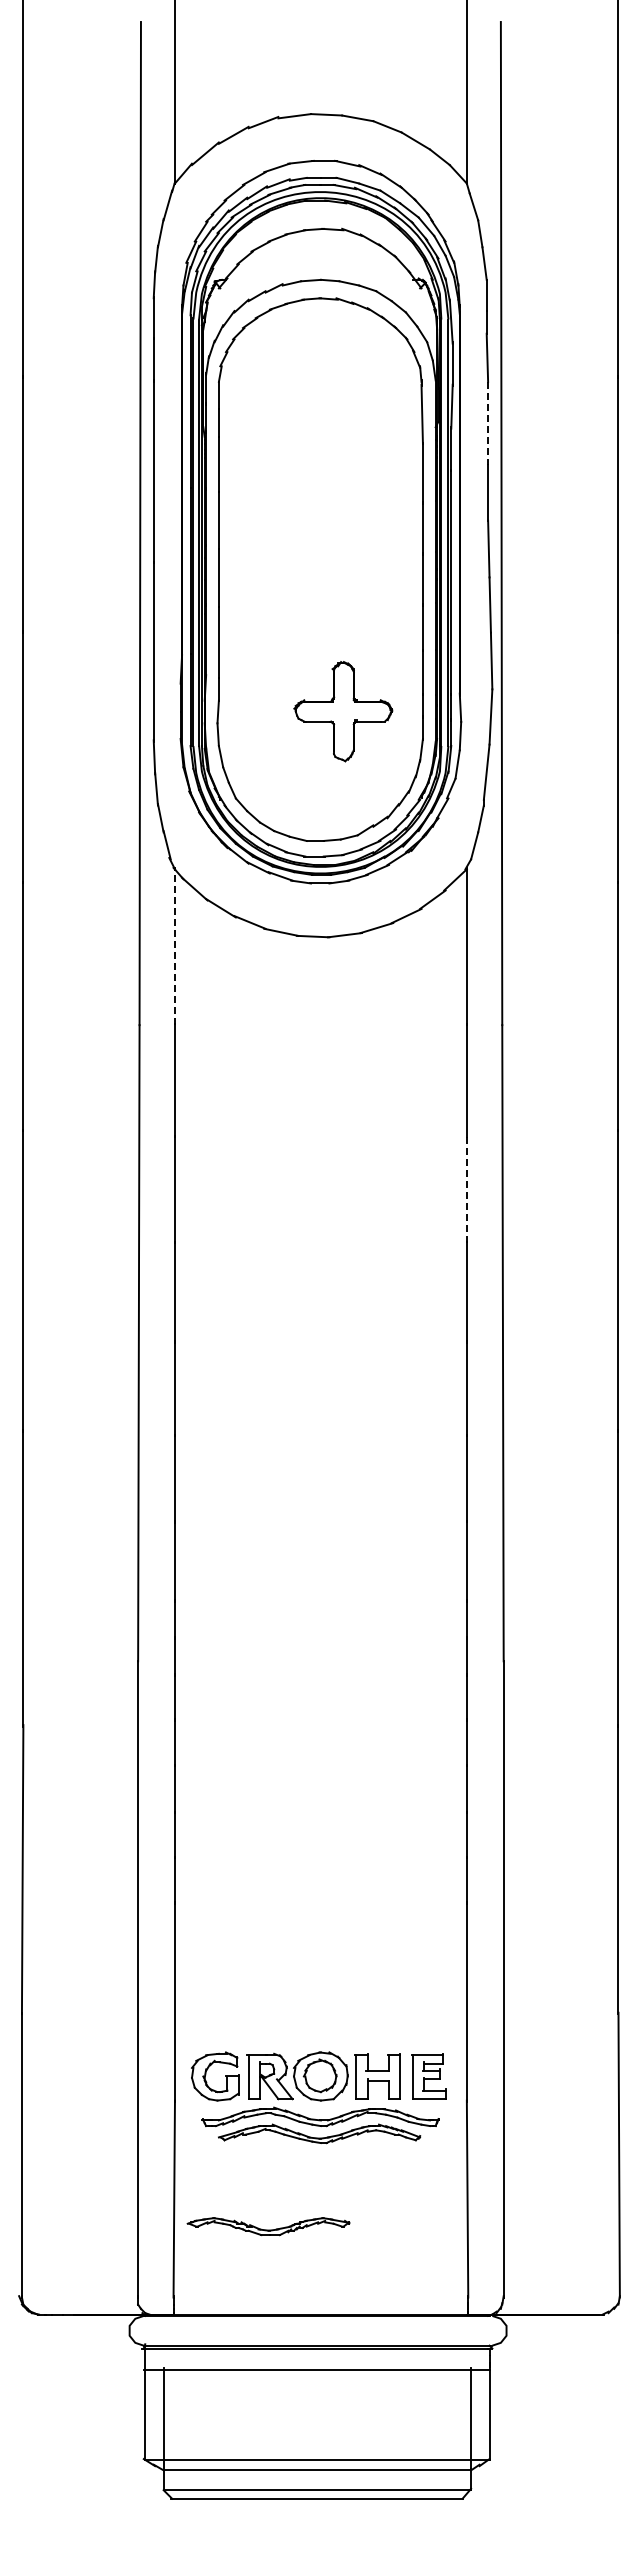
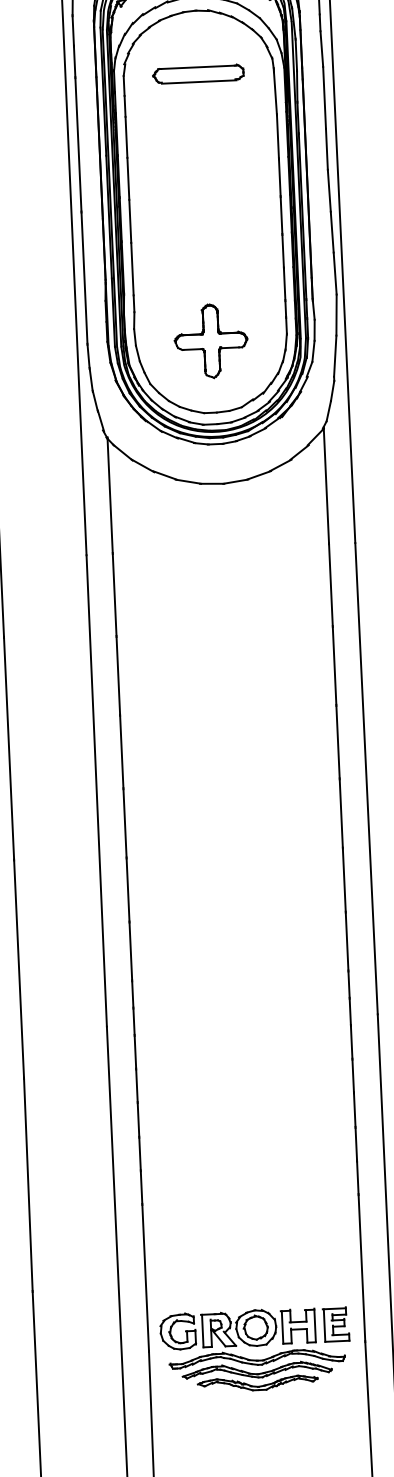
part: (319, 383) -> (198, 73), added
line: (488, 423) -> (324, 97), dashed -> solid
part: (343, 711) -> (211, 341), moved
line: (174, 946) -> (109, 495), dashed -> solid
line: (466, 1189) -> (334, 666), dashed -> solid
part: (268, 2226) -> (257, 1383), moved

